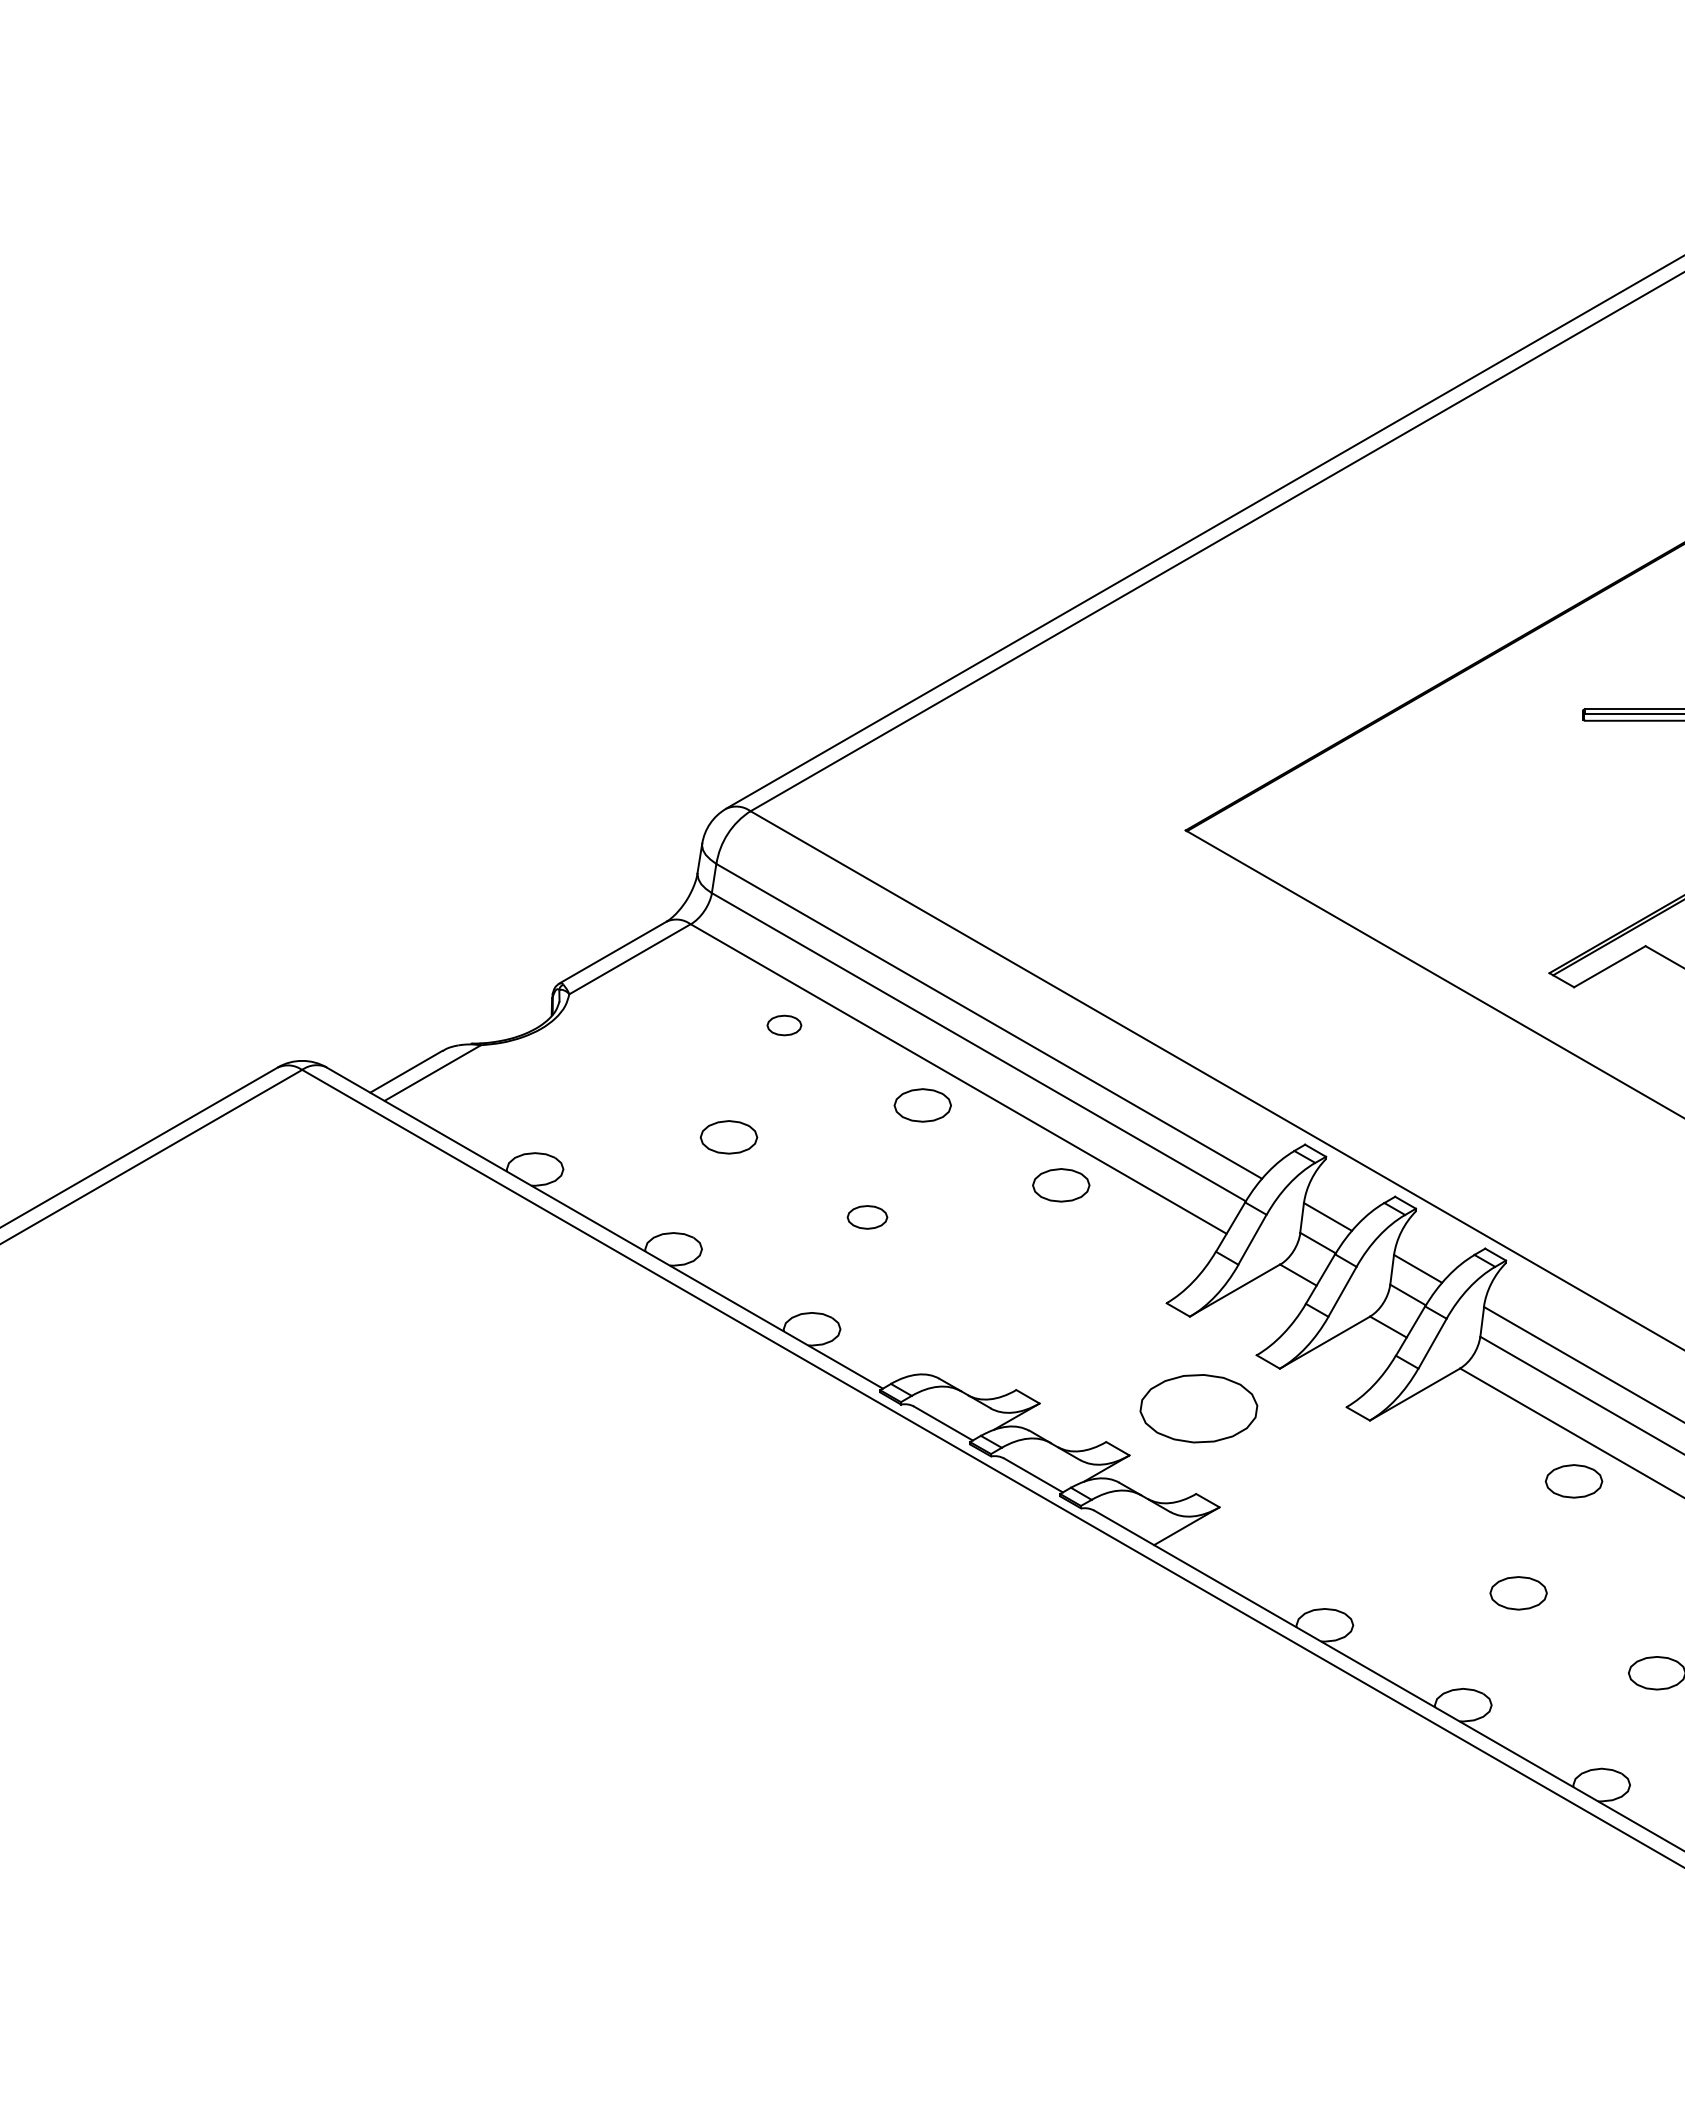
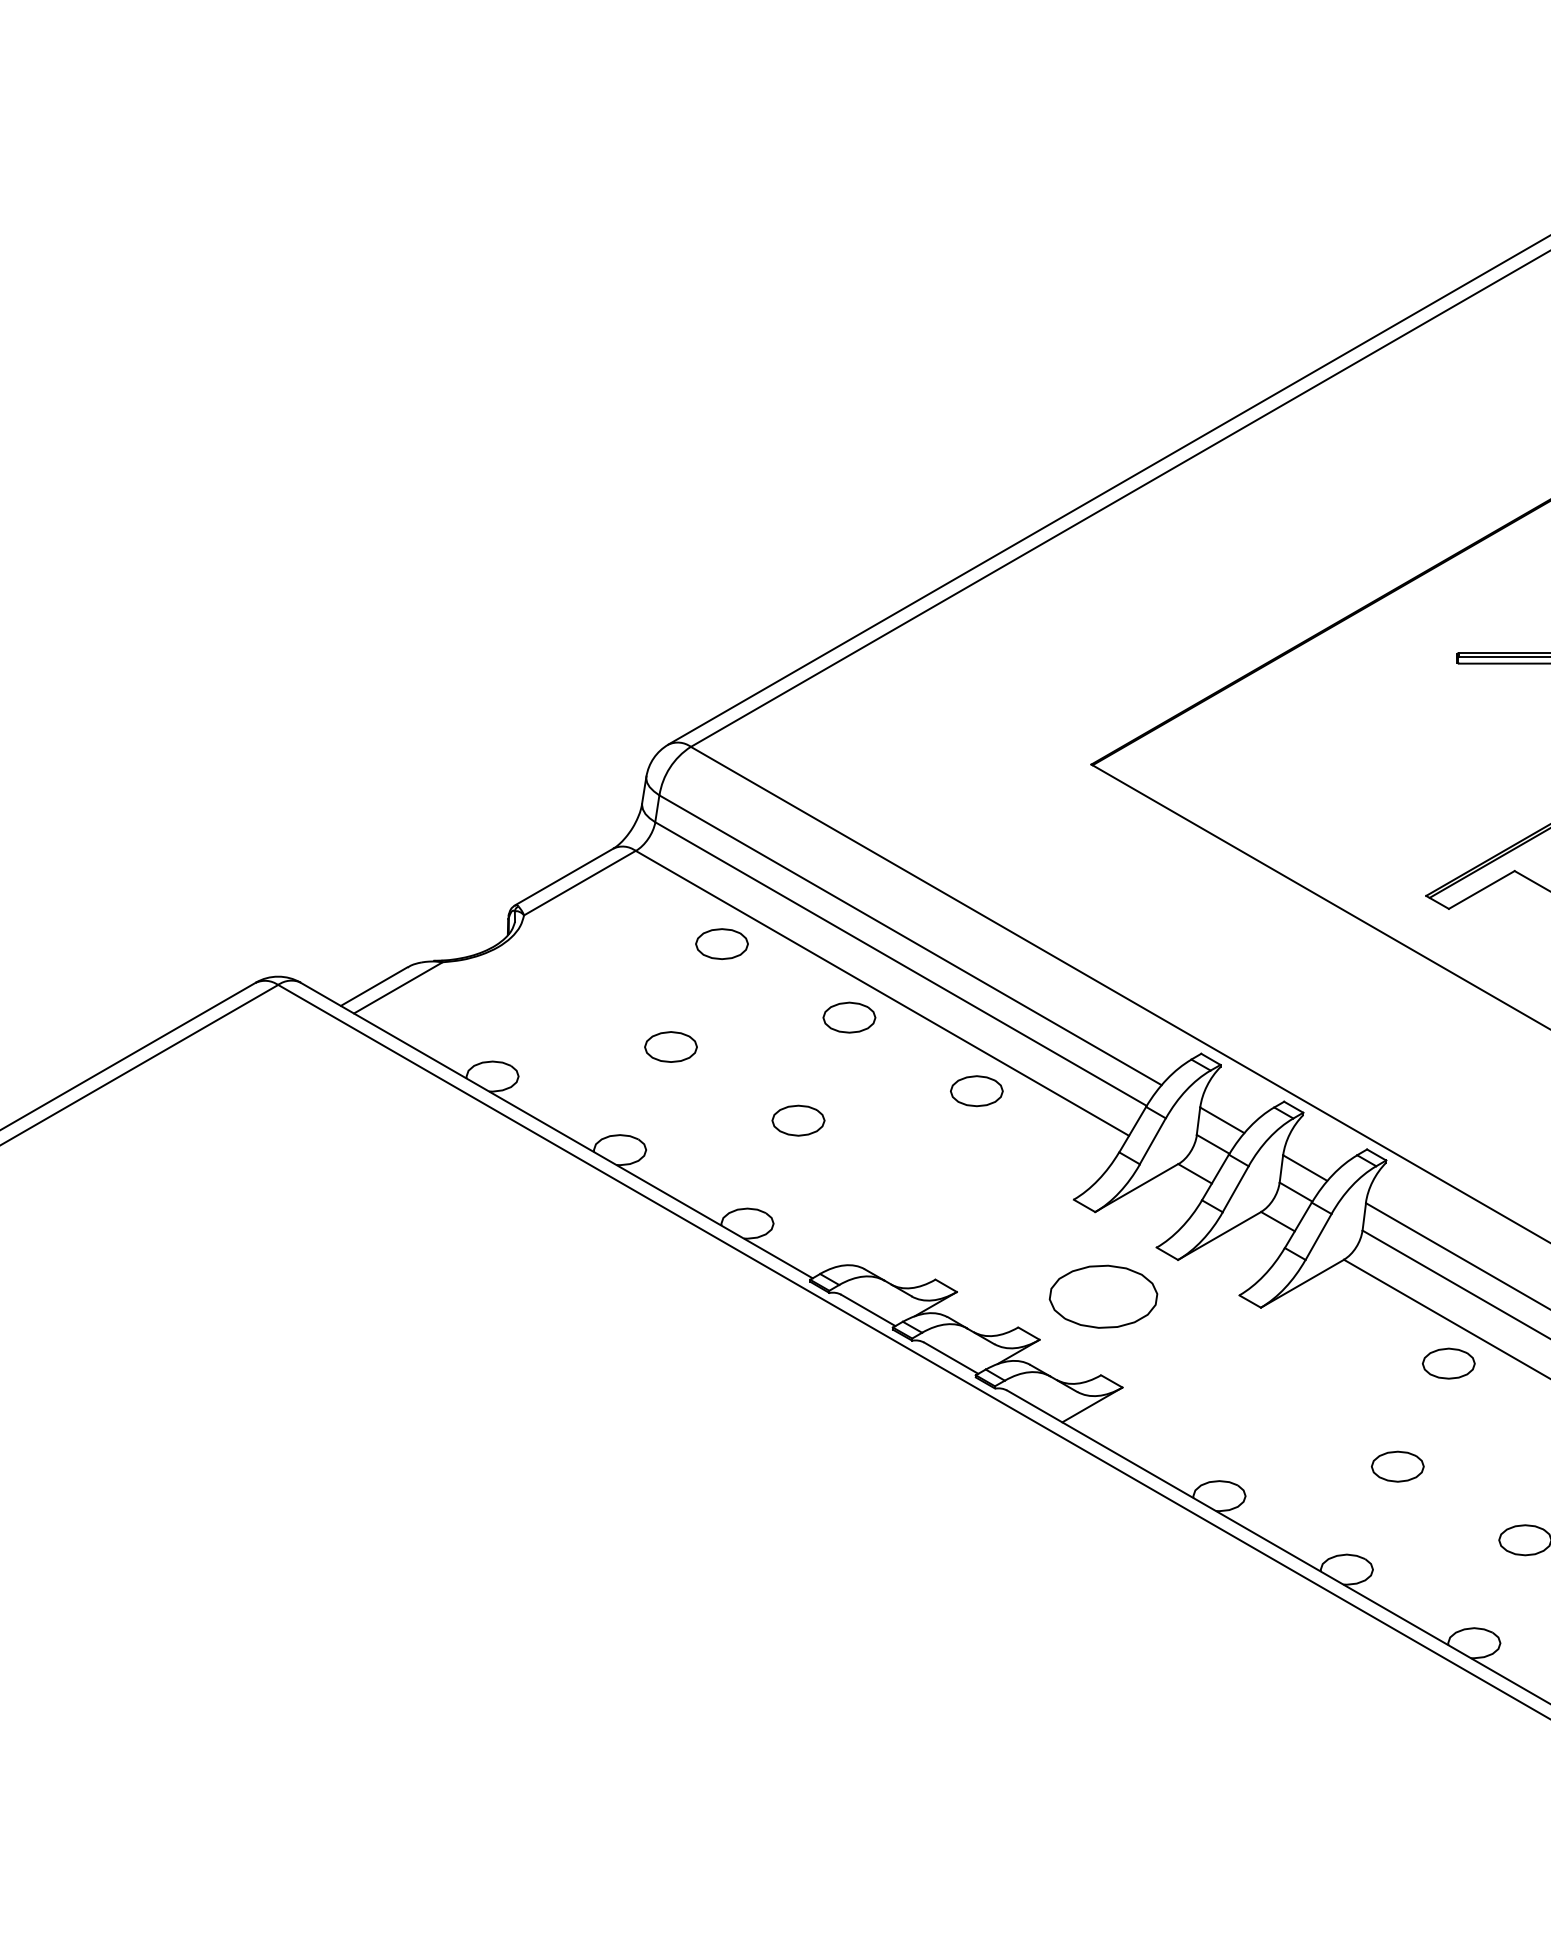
part: (784, 1025) -> (722, 944), size x1.67
part: (867, 1217) -> (798, 1120), size x1.43

